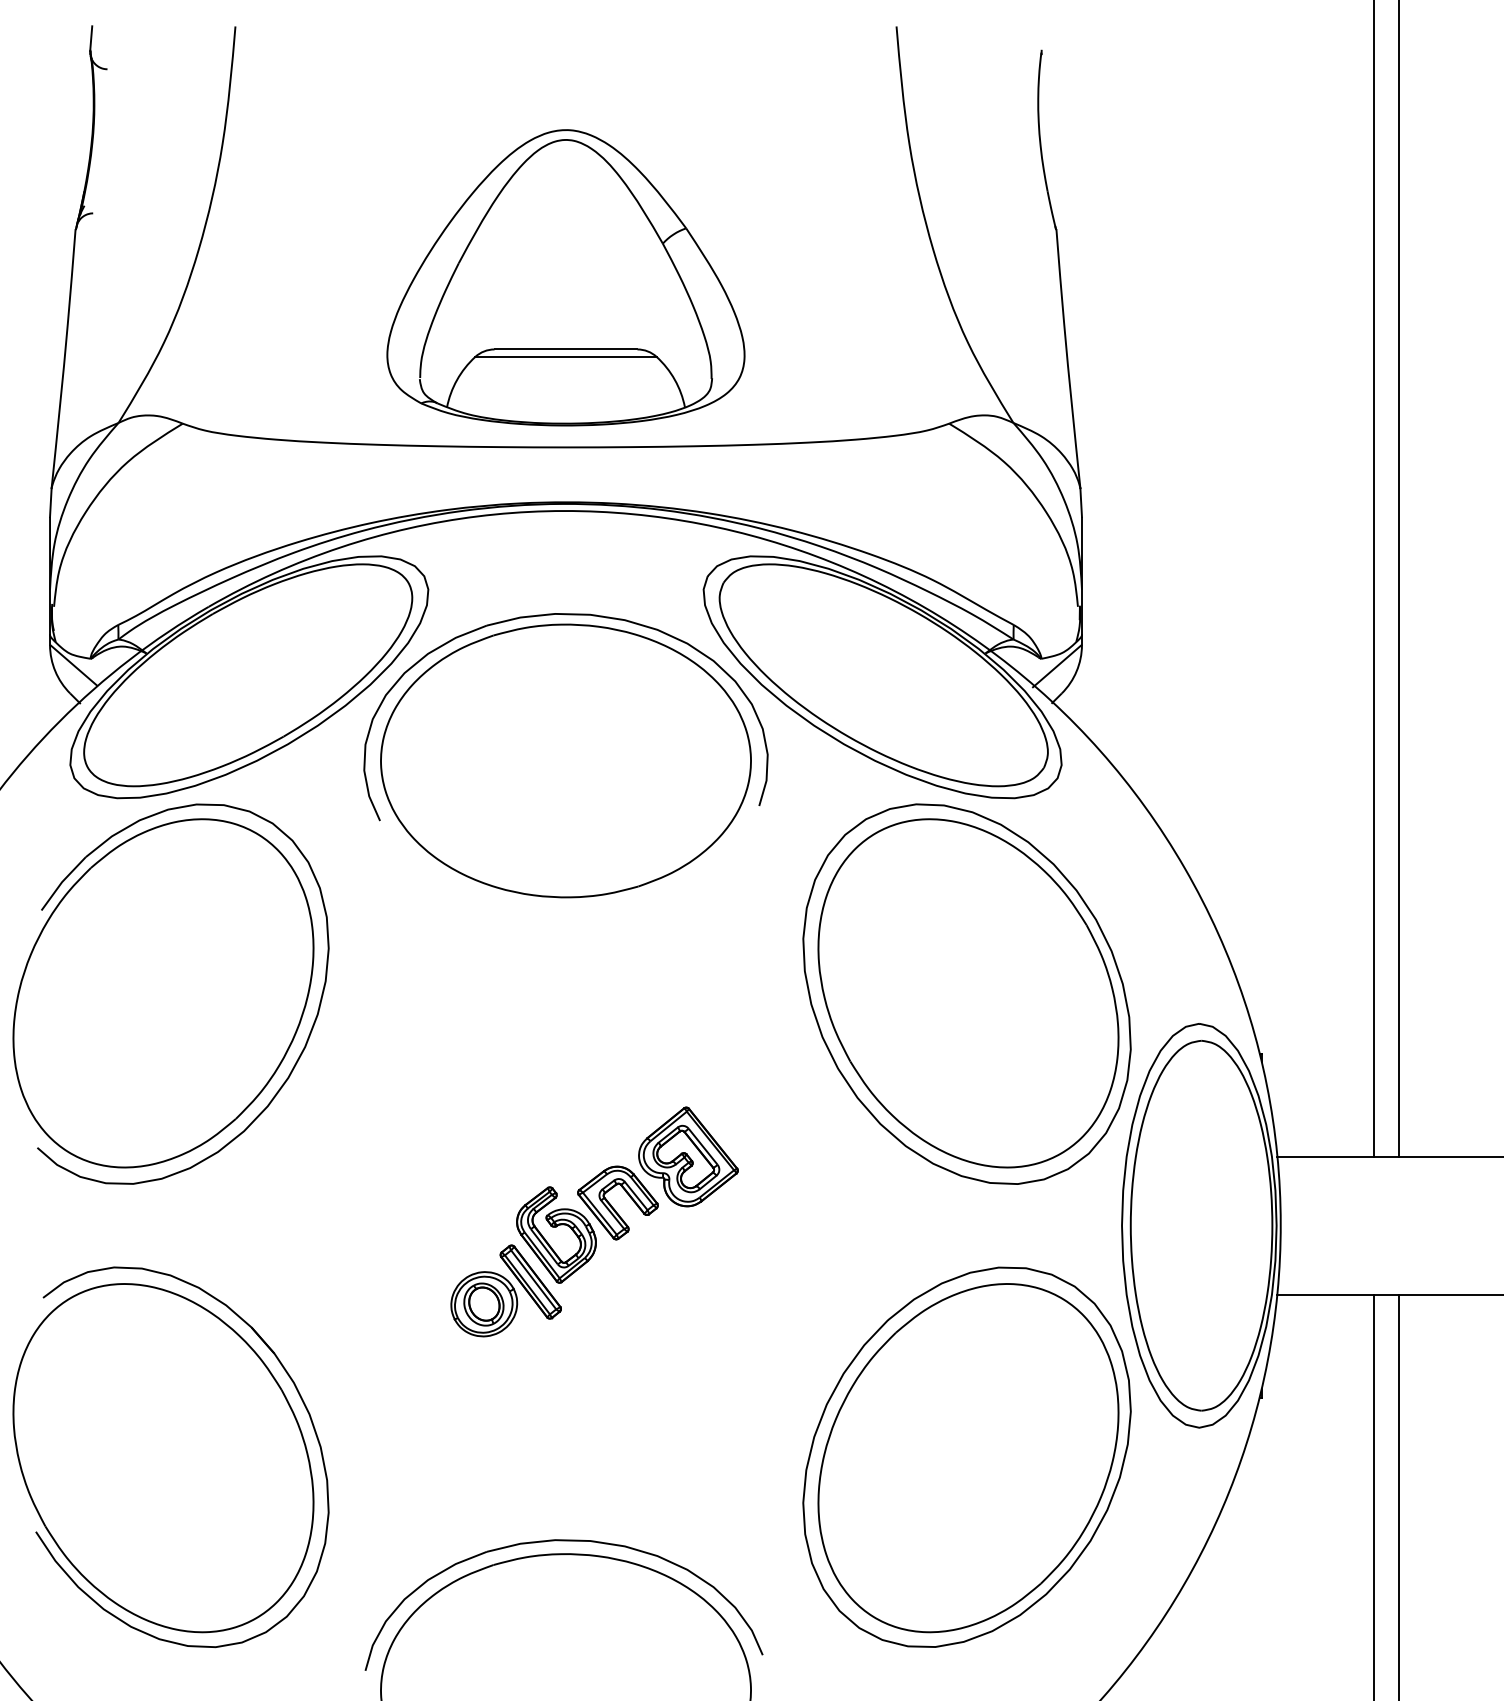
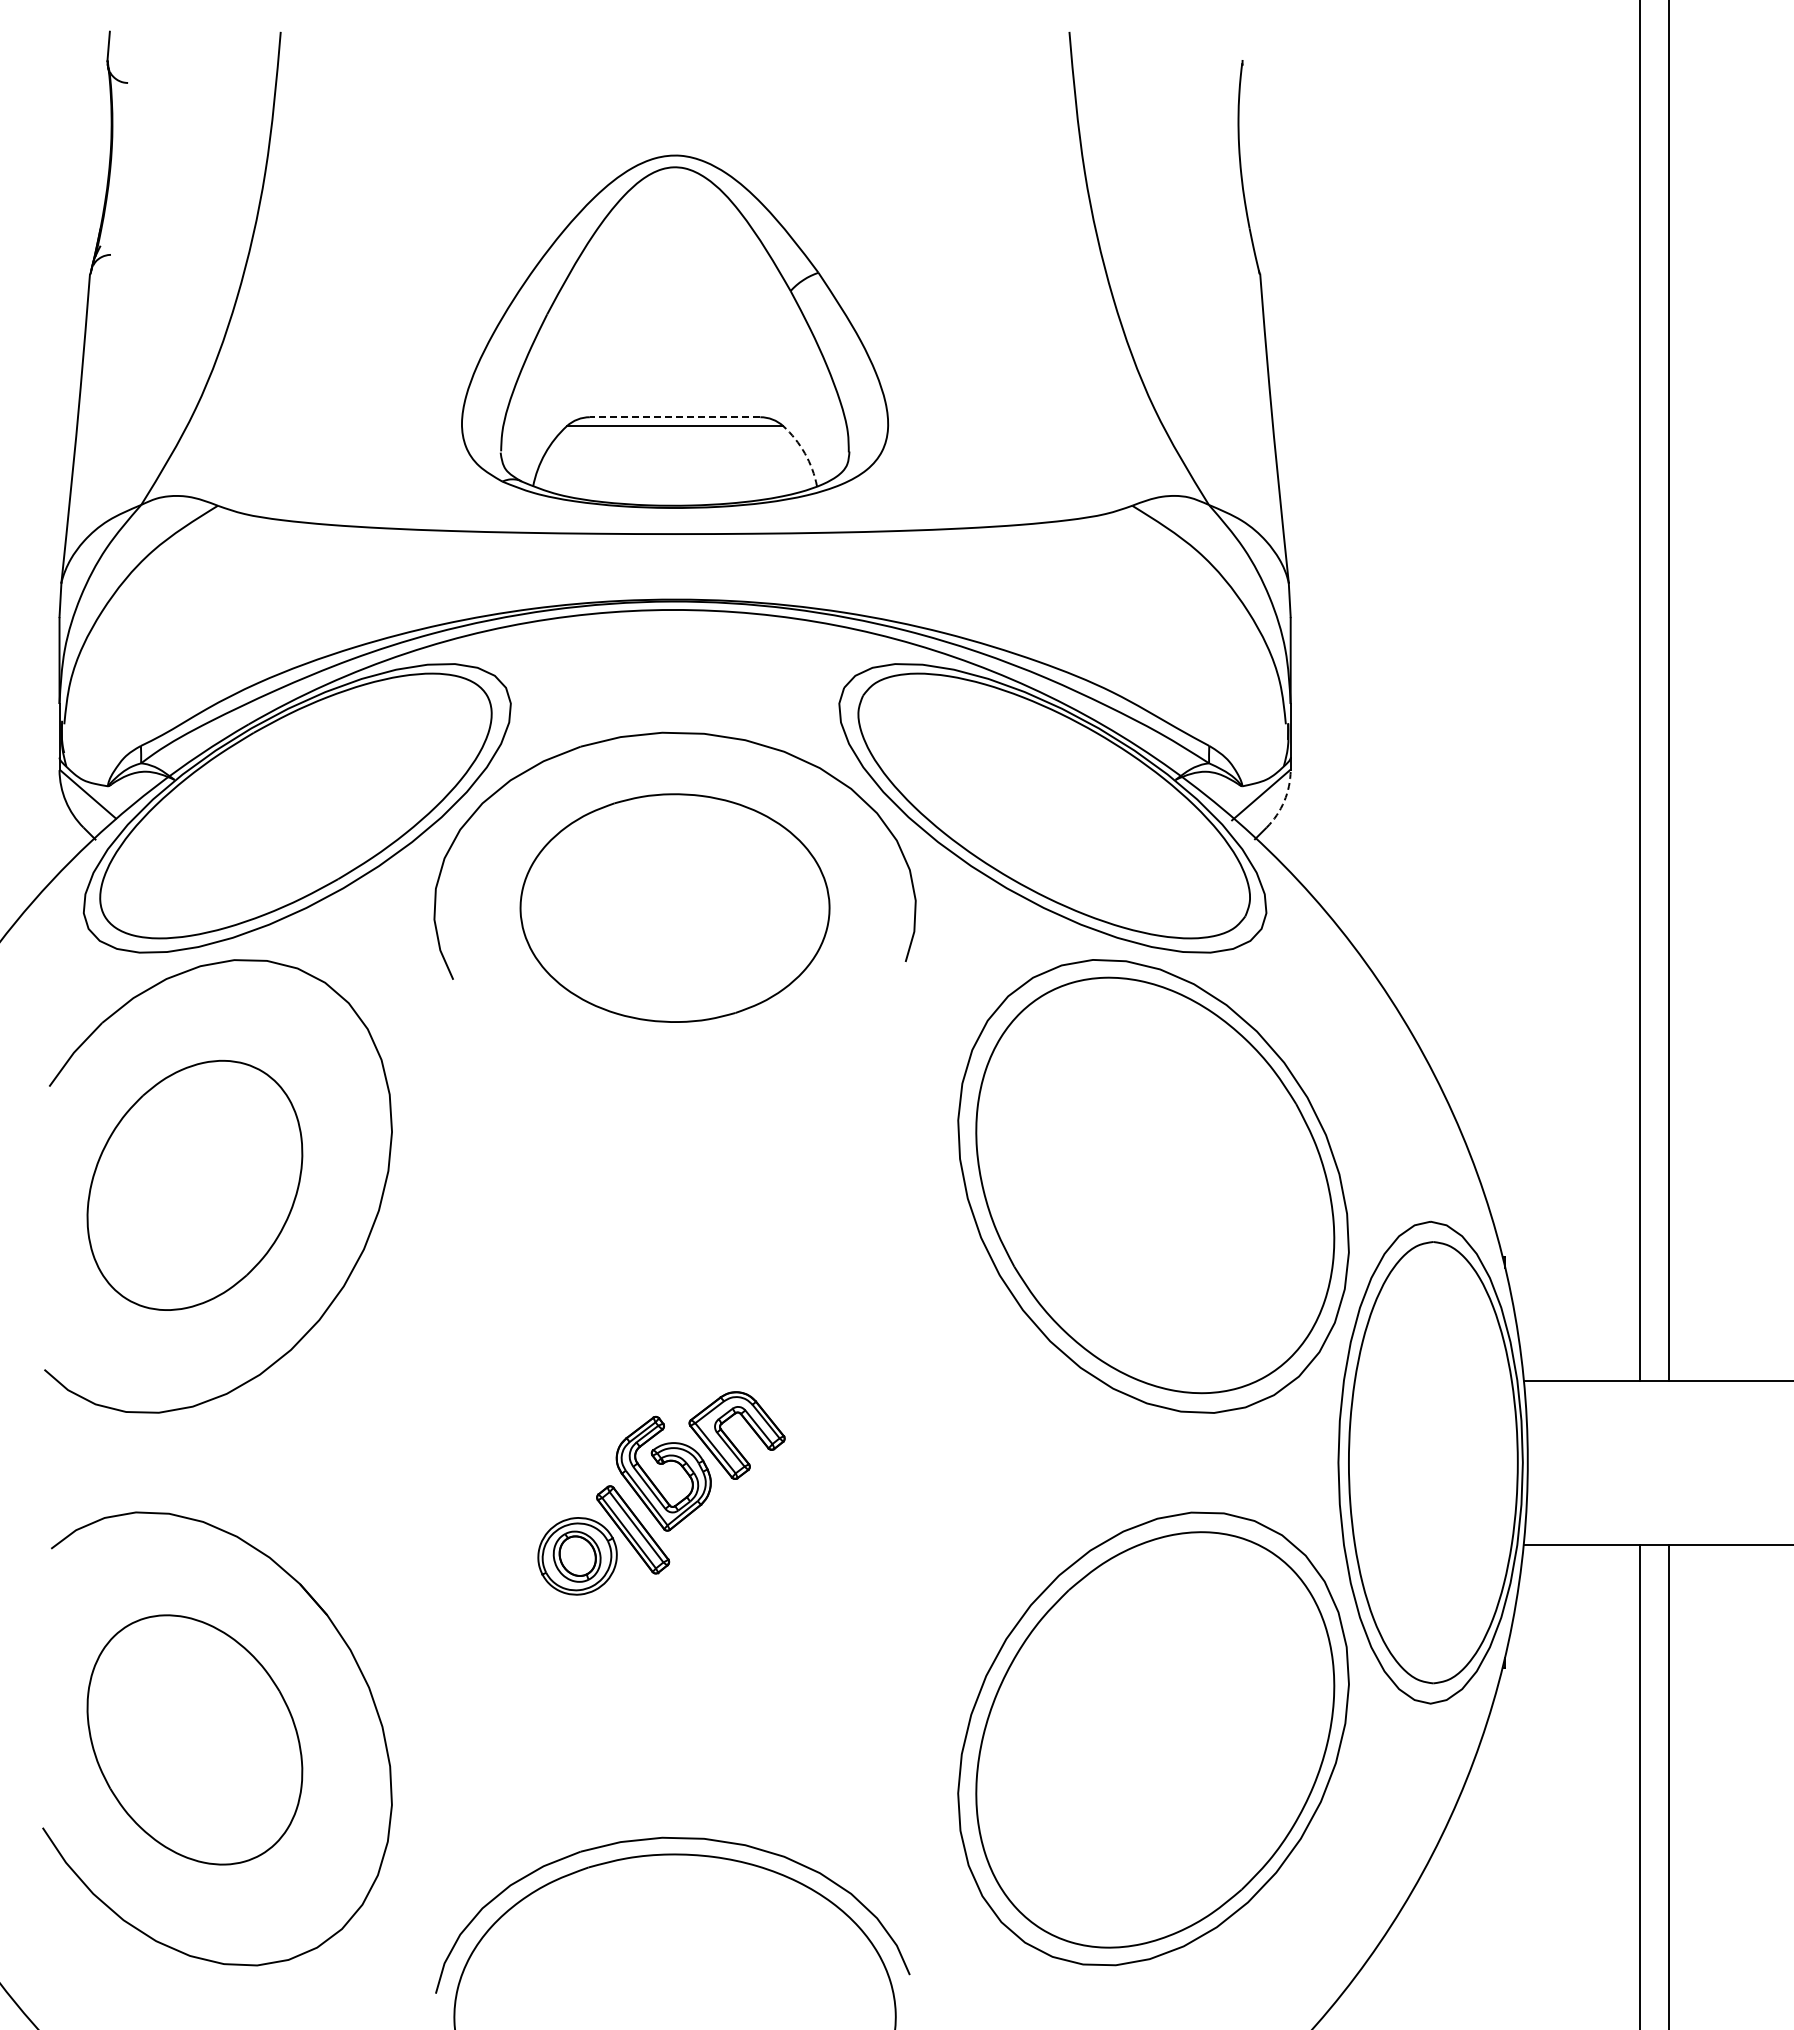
line: (565, 349) -> (674, 417), solid -> dashed
arc: (674, 379) -> (804, 453), solid -> dashed
arc: (1076, 671) -> (1284, 801), solid -> dashed
part: (565, 760) -> (674, 907), size x0.7
part: (163, 993) -> (194, 1185), size x0.6
part: (688, 1156) -> (821, 1380), removed
part: (163, 1457) -> (194, 1739), size x0.6

